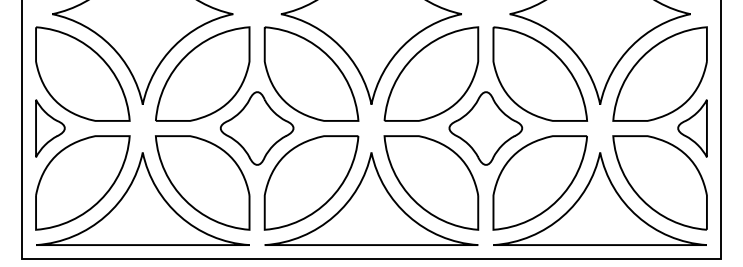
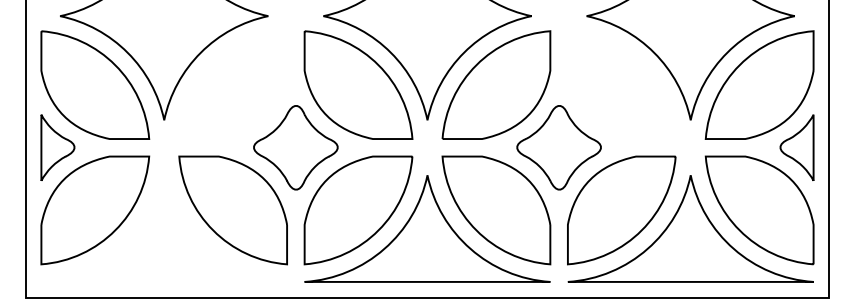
part: (202, 73) -> (232, 84), removed
part: (540, 73) -> (622, 84), removed
part: (142, 198) -> (163, 228), removed

